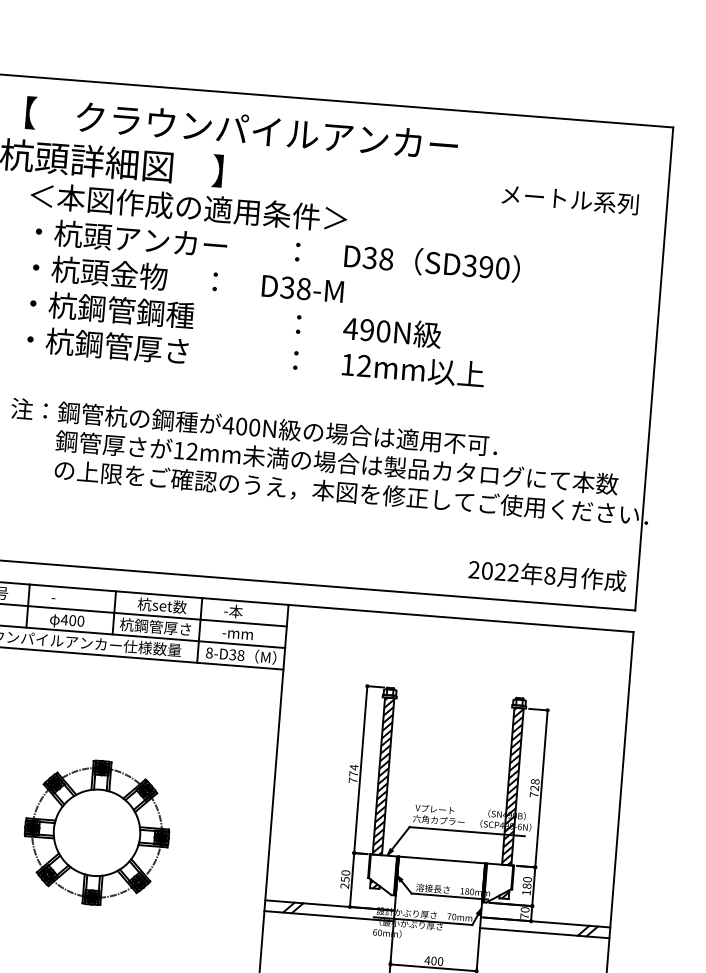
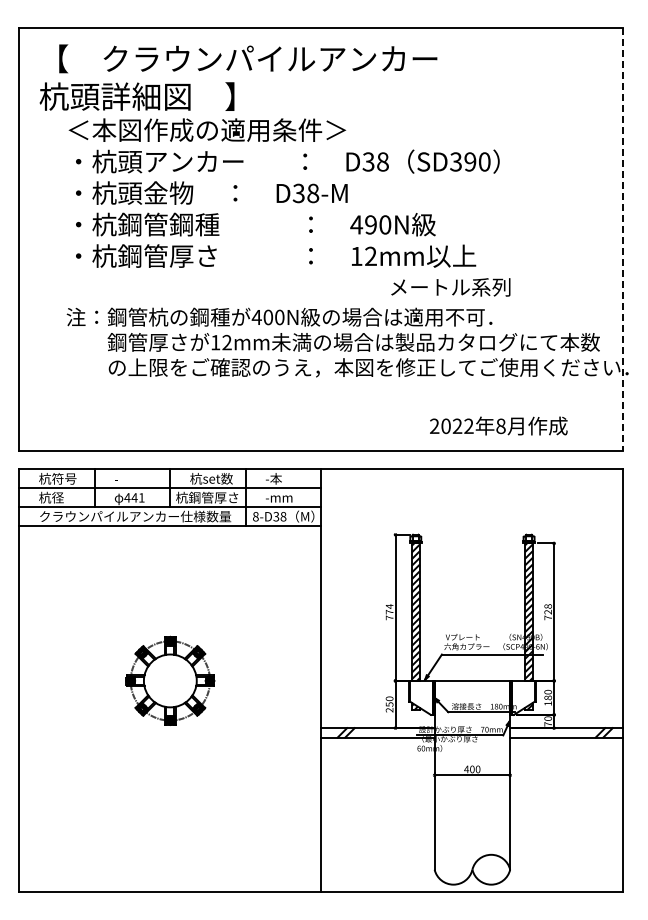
text: (569, 199) -> (450, 287), moved
line: (654, 369) -> (623, 239), solid -> dashed
text: (547, 574) -> (498, 425), moved
text: (76, 620) -> (137, 497), 400 -> 441
part: (97, 832) -> (170, 680), size x0.7

